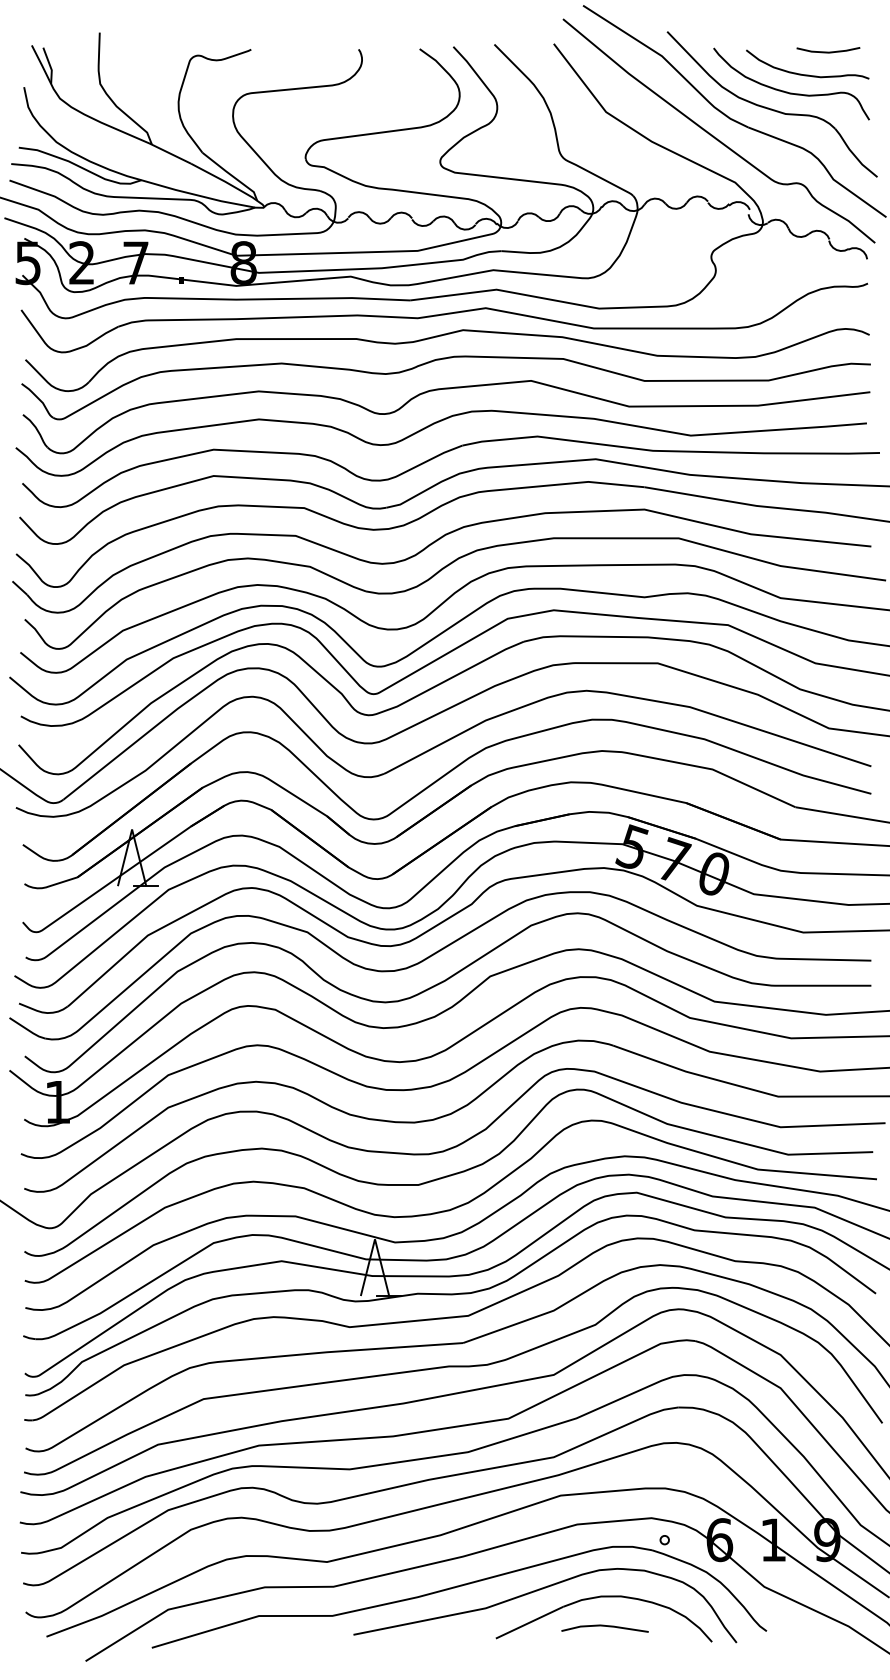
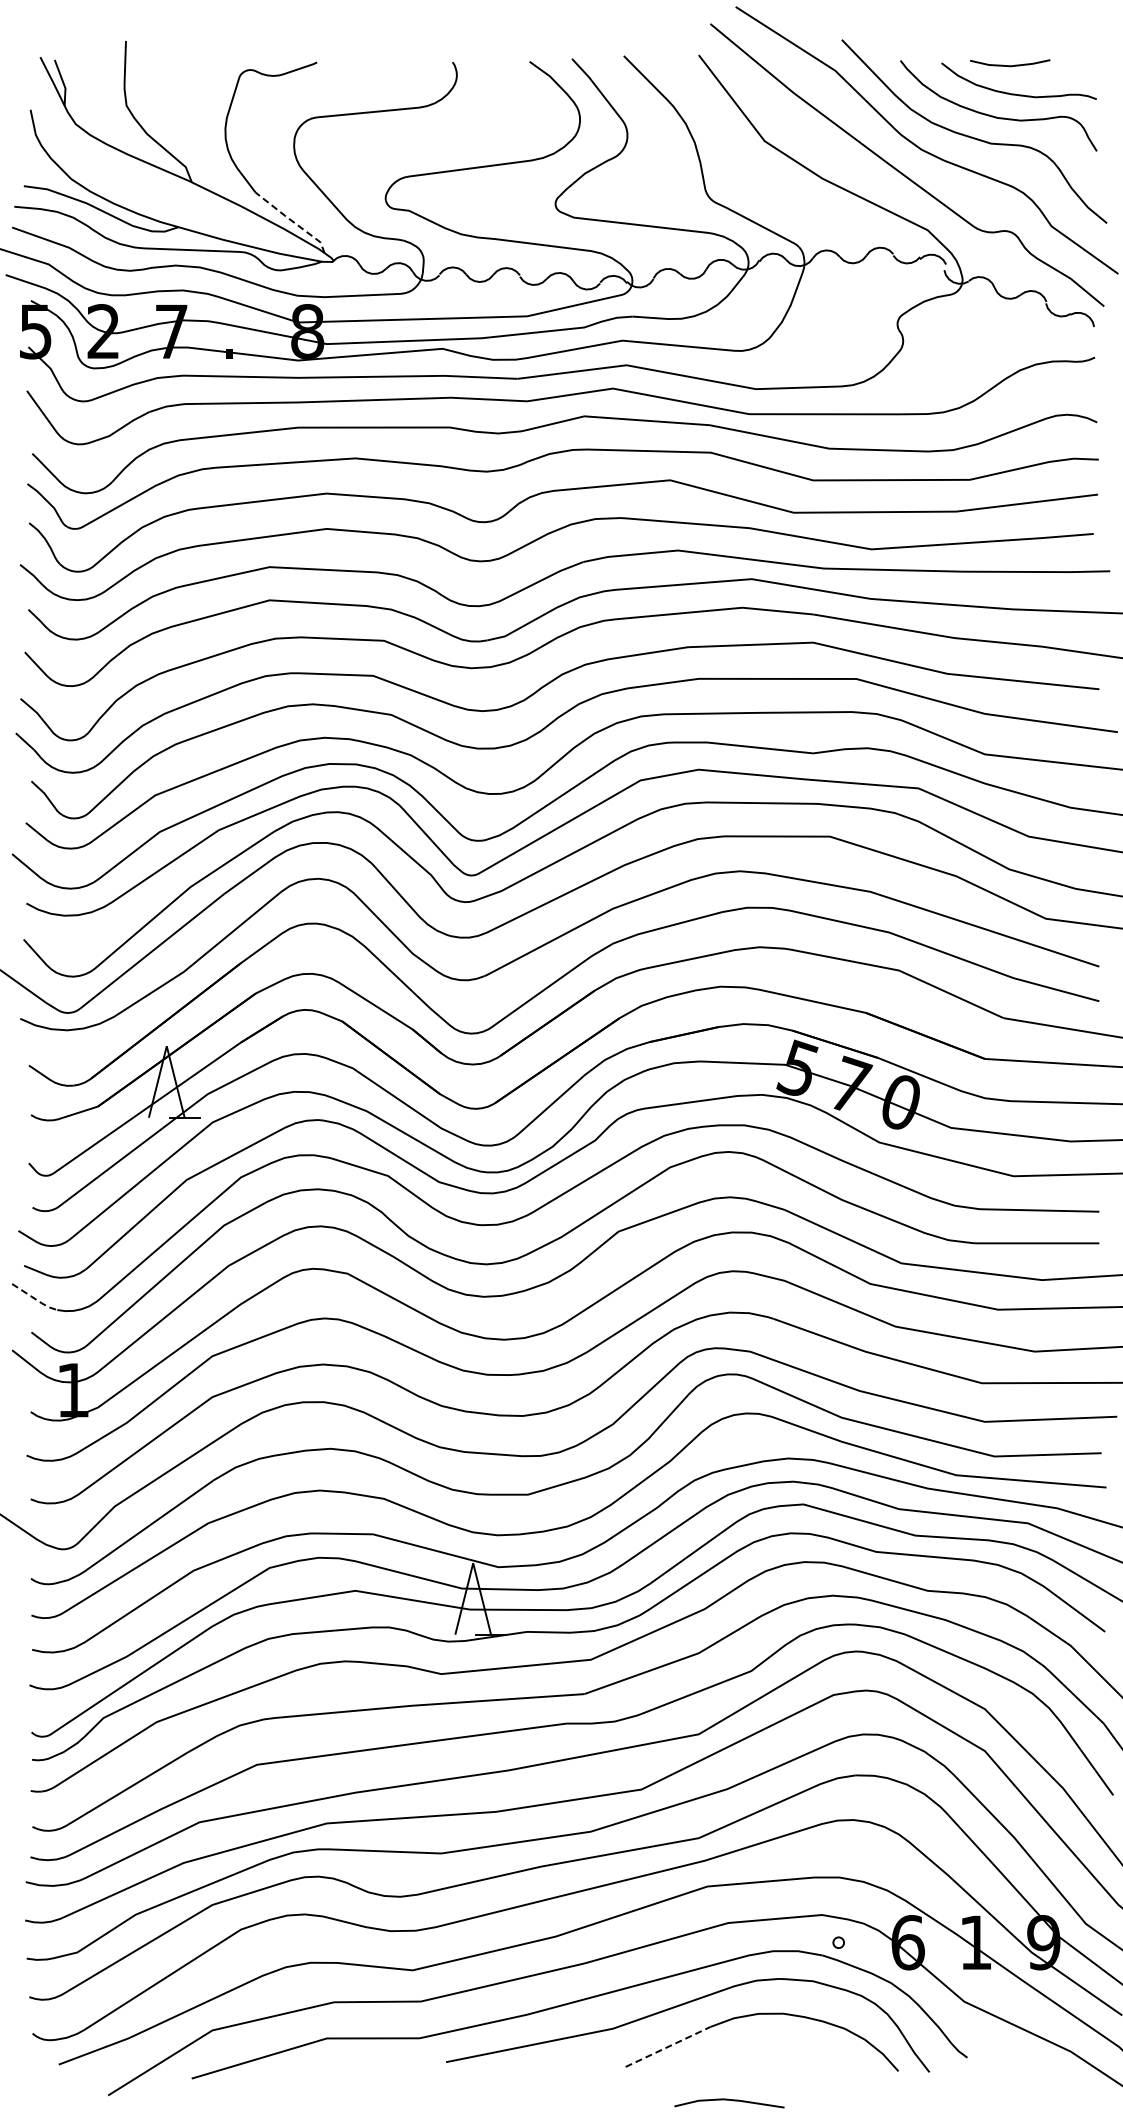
line: (828, 52) -> (1010, 65), moved
line: (231, 175) -> (292, 221), solid -> dashed
line: (28, 1030) -> (35, 1299), solid -> dashed
line: (529, 1622) -> (668, 2046), solid -> dashed
line: (605, 1626) -> (729, 2100), moved

